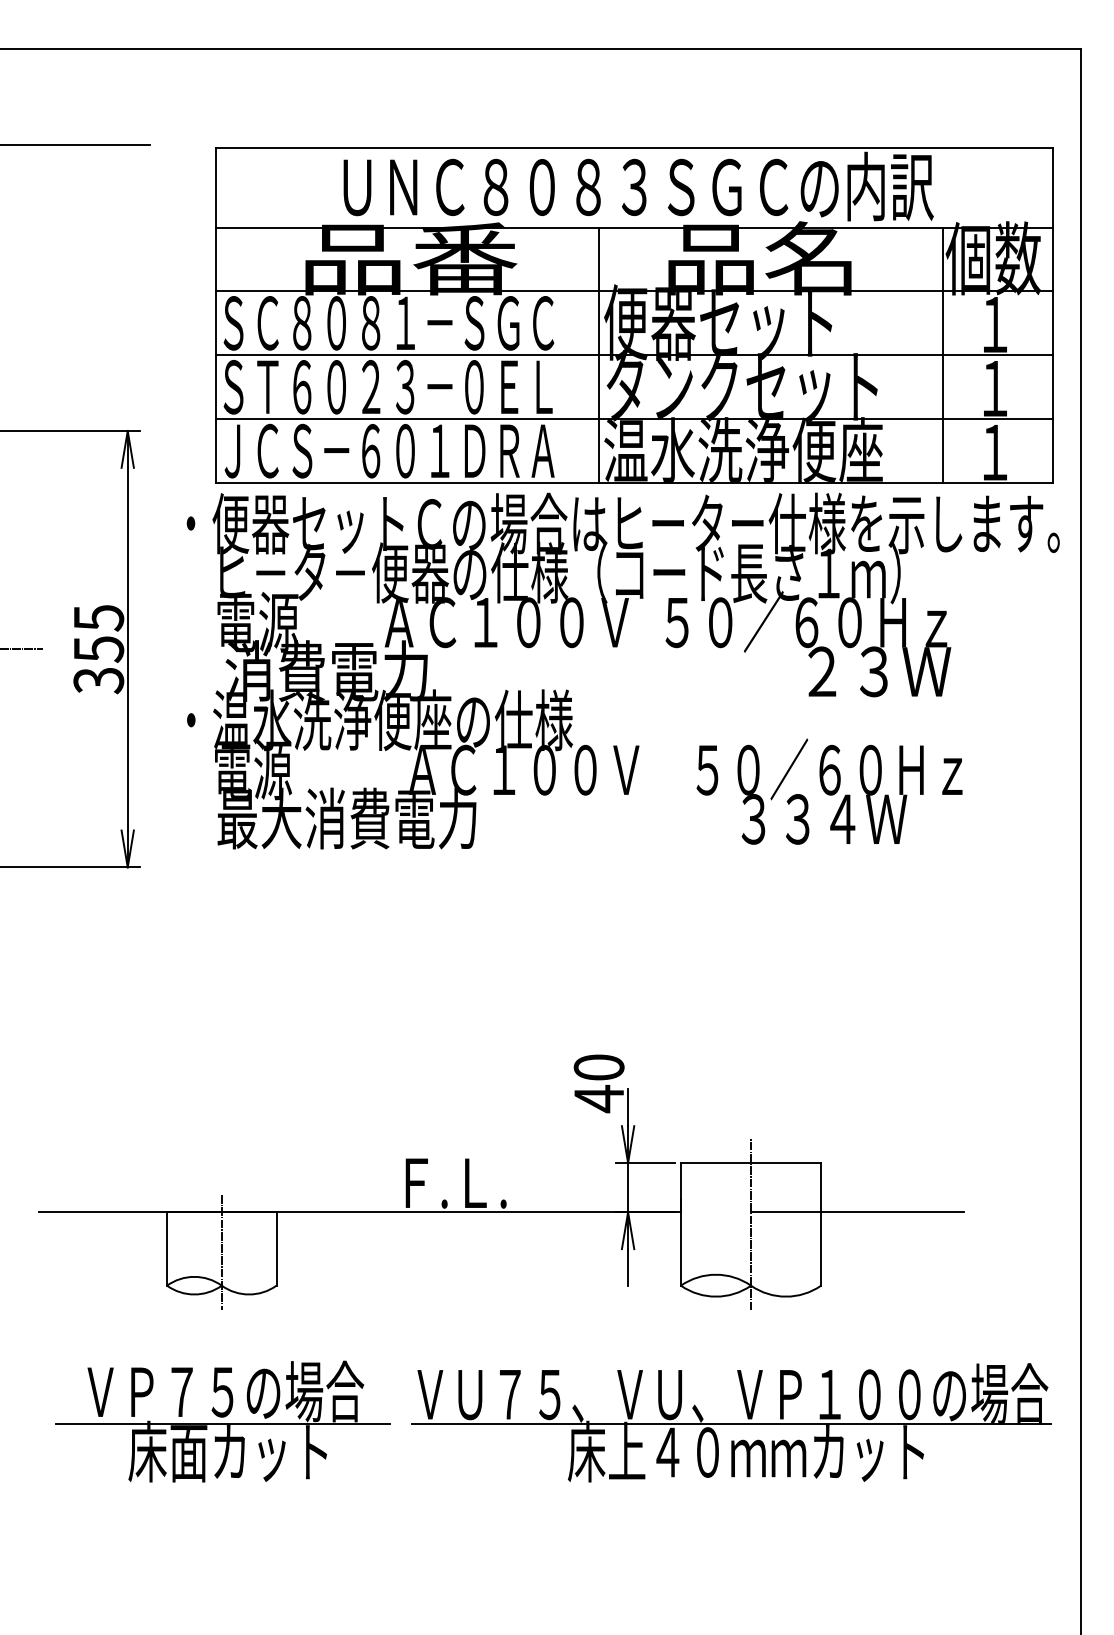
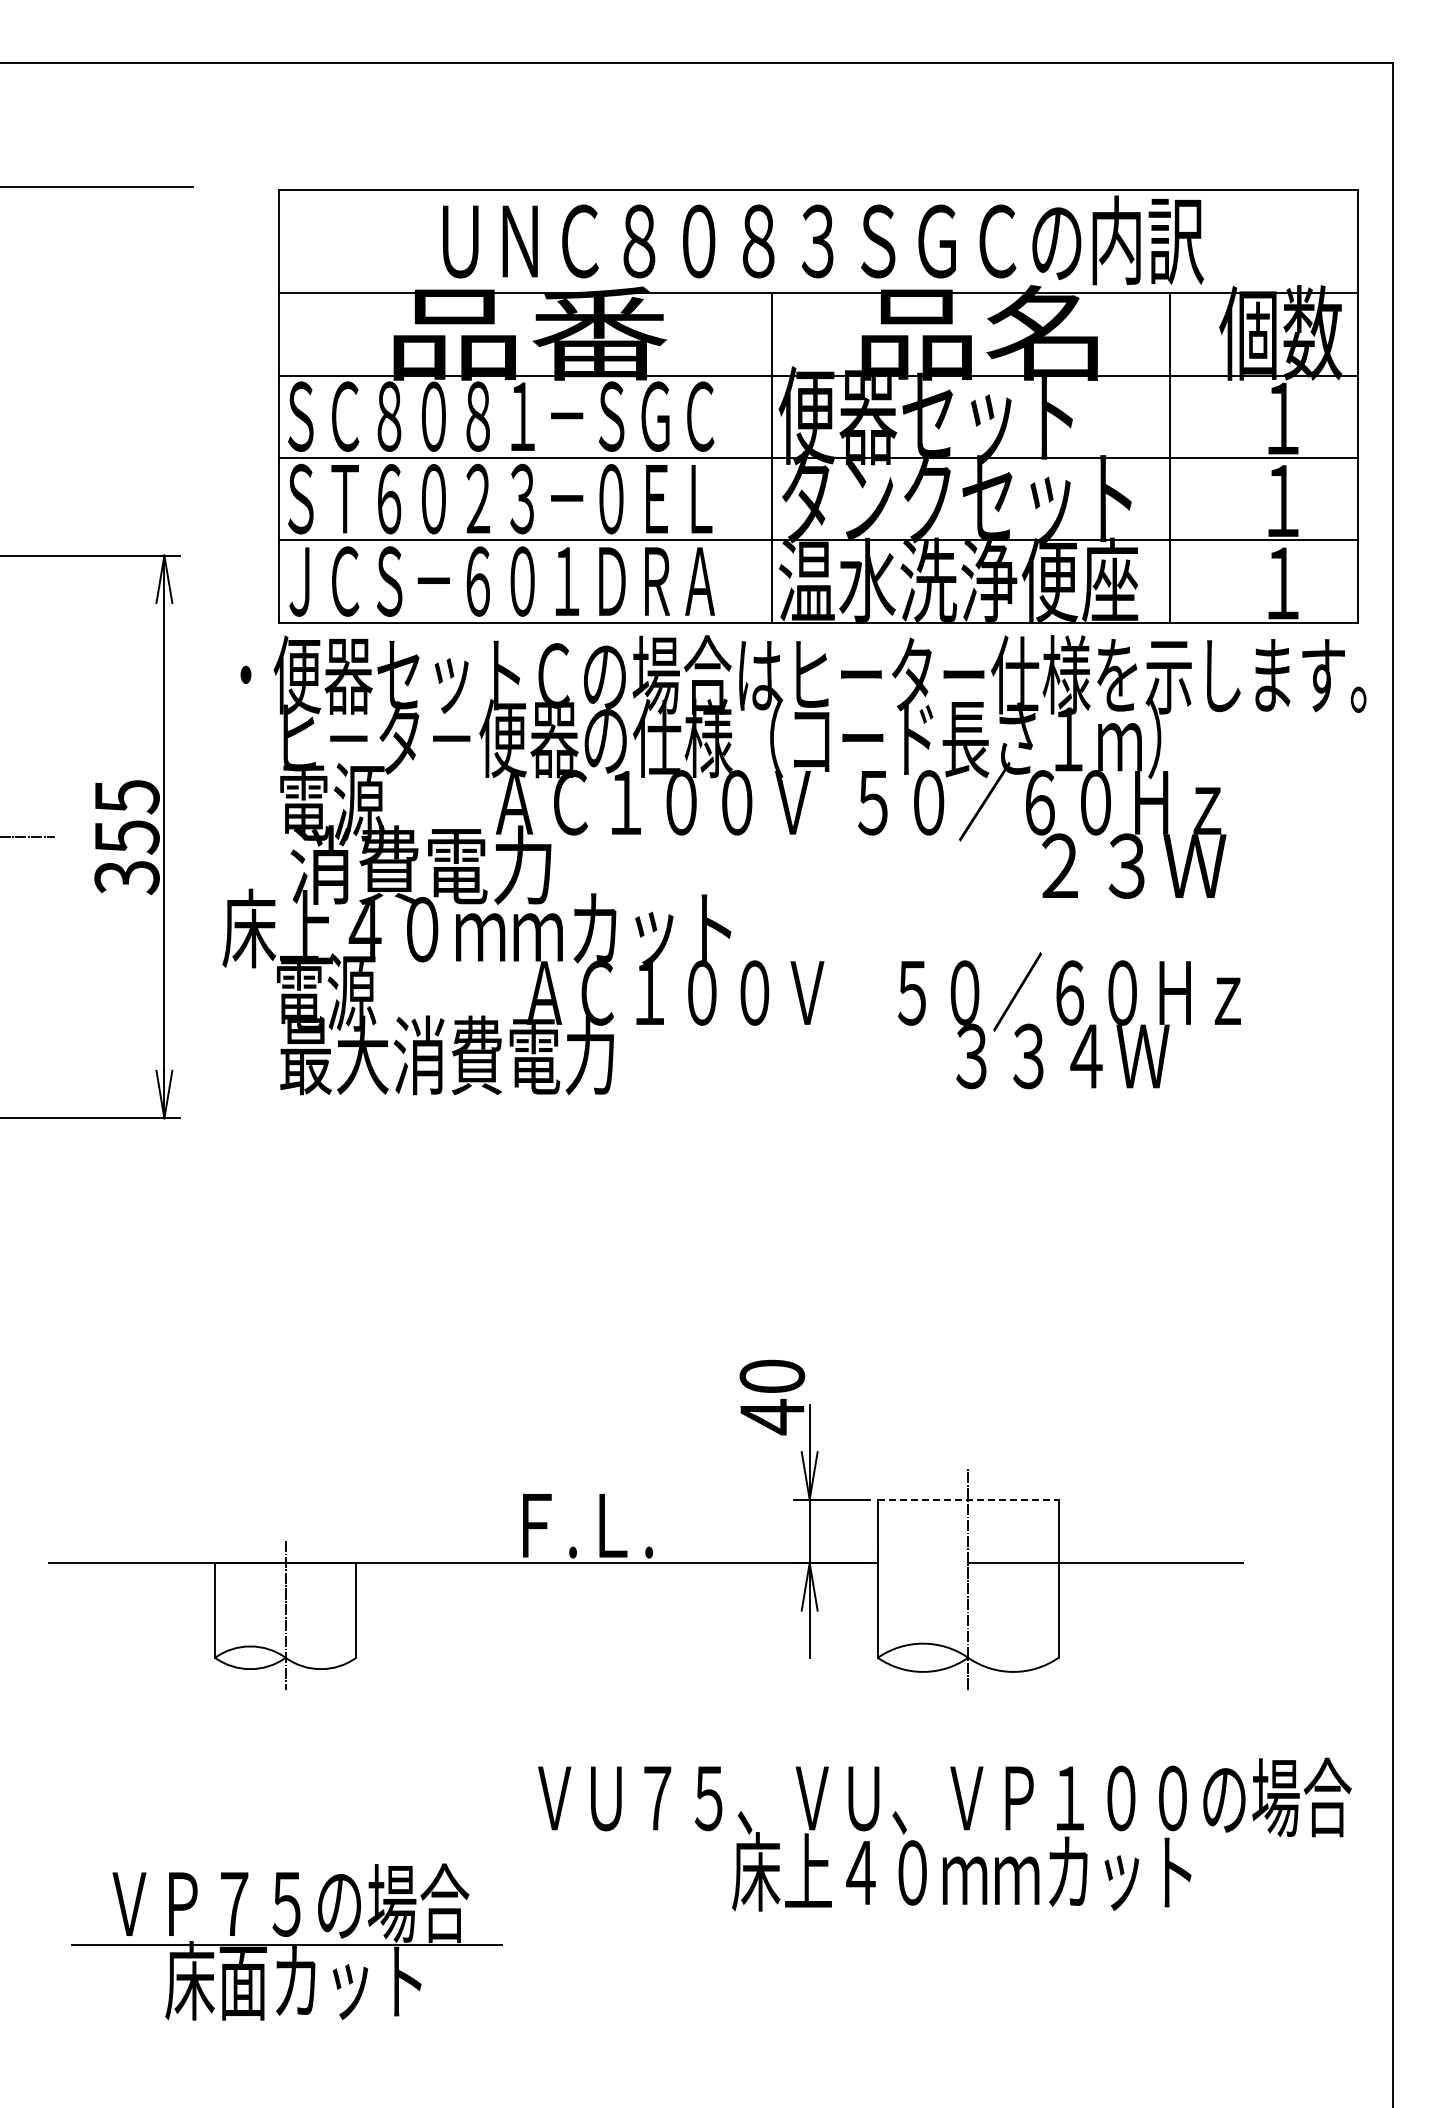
line: (942, 354) -> (1169, 457), moved
text: (372, 720) -> (480, 928), ・温水洗浄便座の仕様 -> 床上４０ｍｍカット
line: (751, 1162) -> (968, 1499), solid -> dashed
part: (222, 1421) -> (286, 1941), moved
line: (731, 1423) -> (942, 1835), removed

